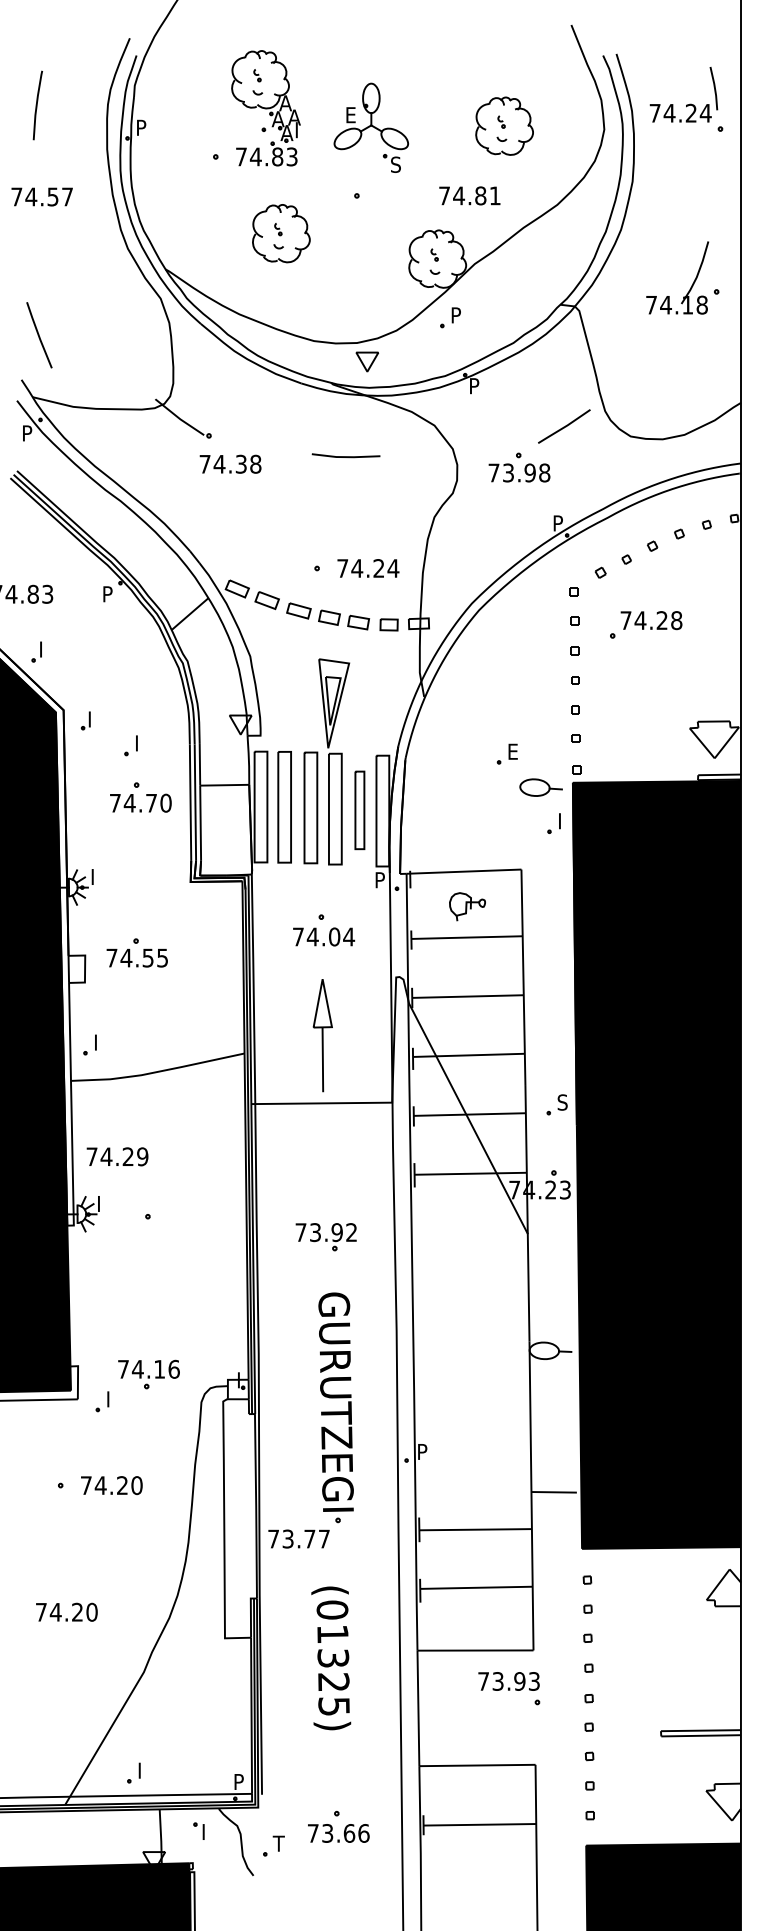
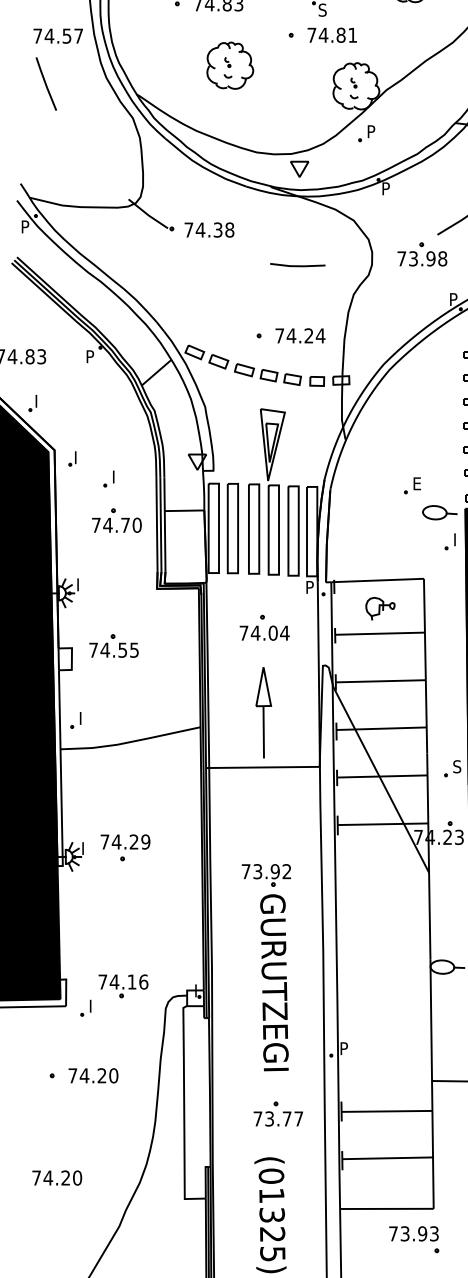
text: (469, 195) -> (332, 34), moved
text: (41, 196) -> (57, 35), moved
line: (39, 335) -> (46, 84), moved
line: (345, 456) -> (297, 265), moved
text: (230, 463) -> (209, 229), moved
part: (359, 810) -> (293, 531), size x1.43
text: (117, 1156) -> (125, 841), moved
text: (335, 1401) -> (273, 982), moved
text: (298, 1538) -> (277, 1118), moved

